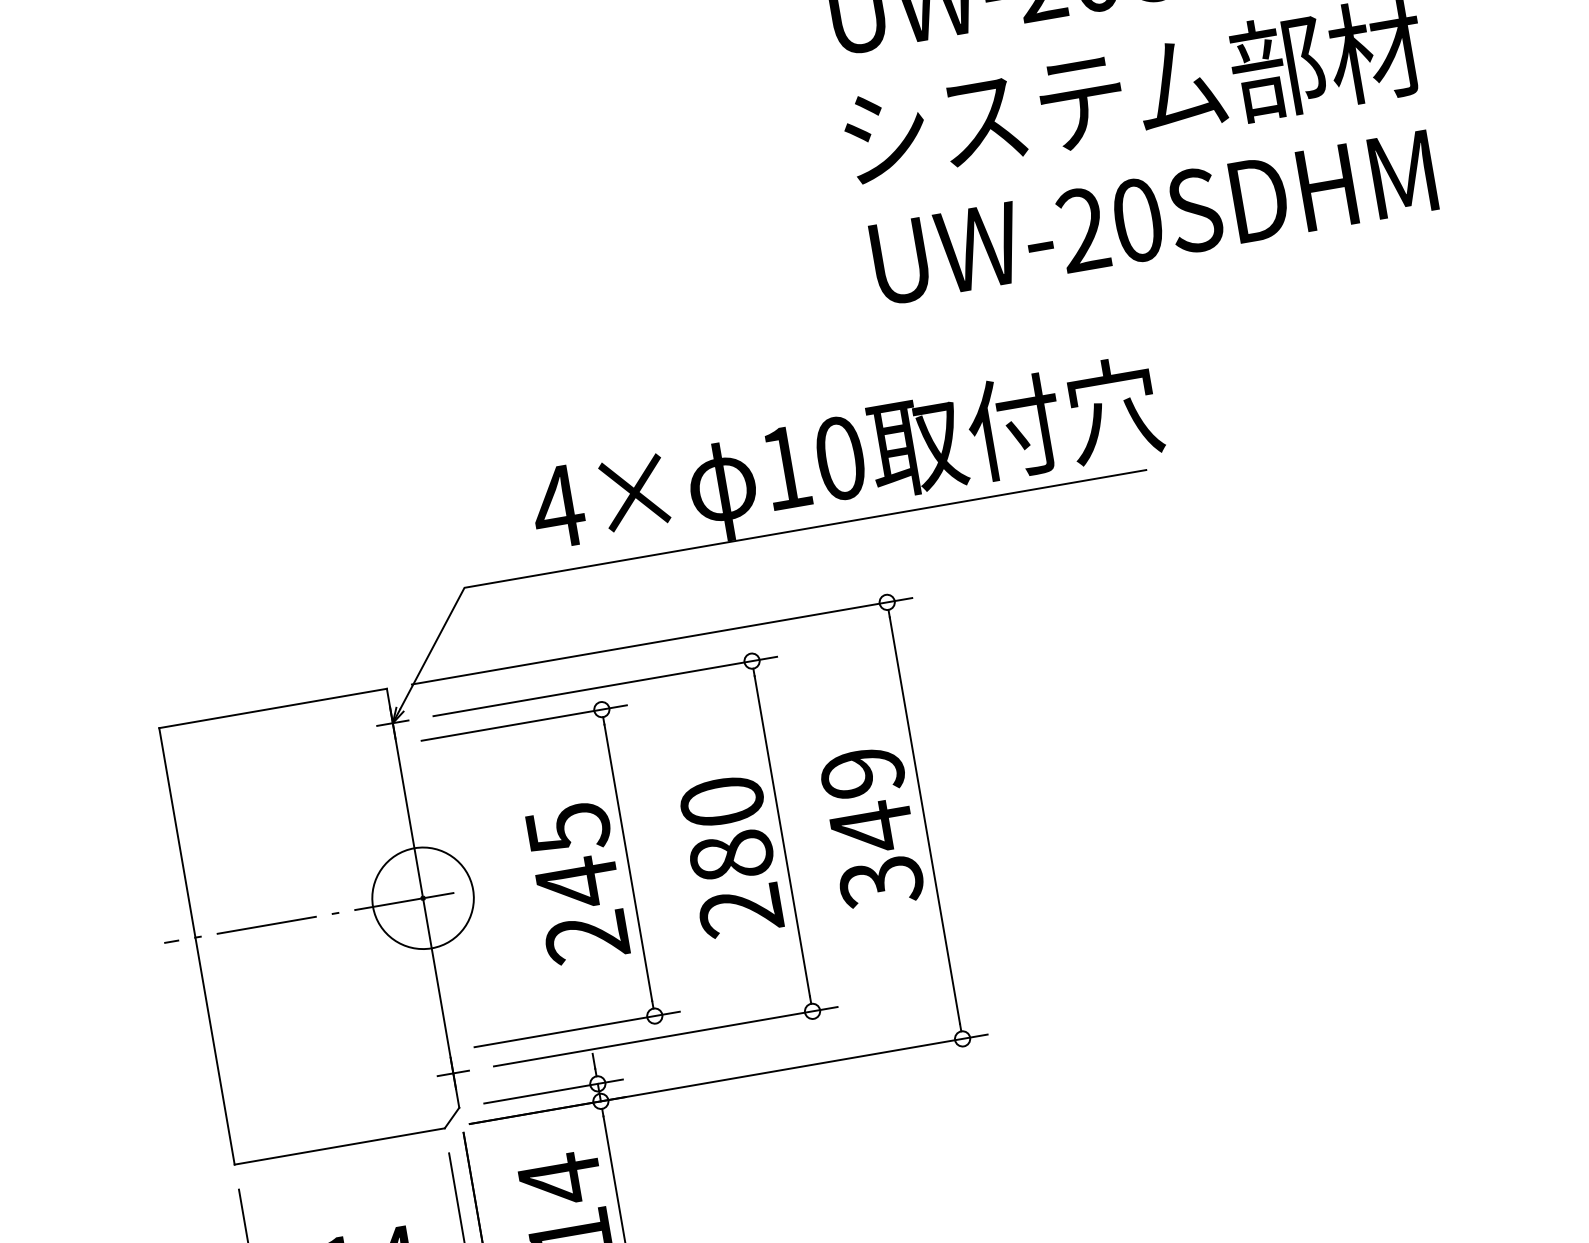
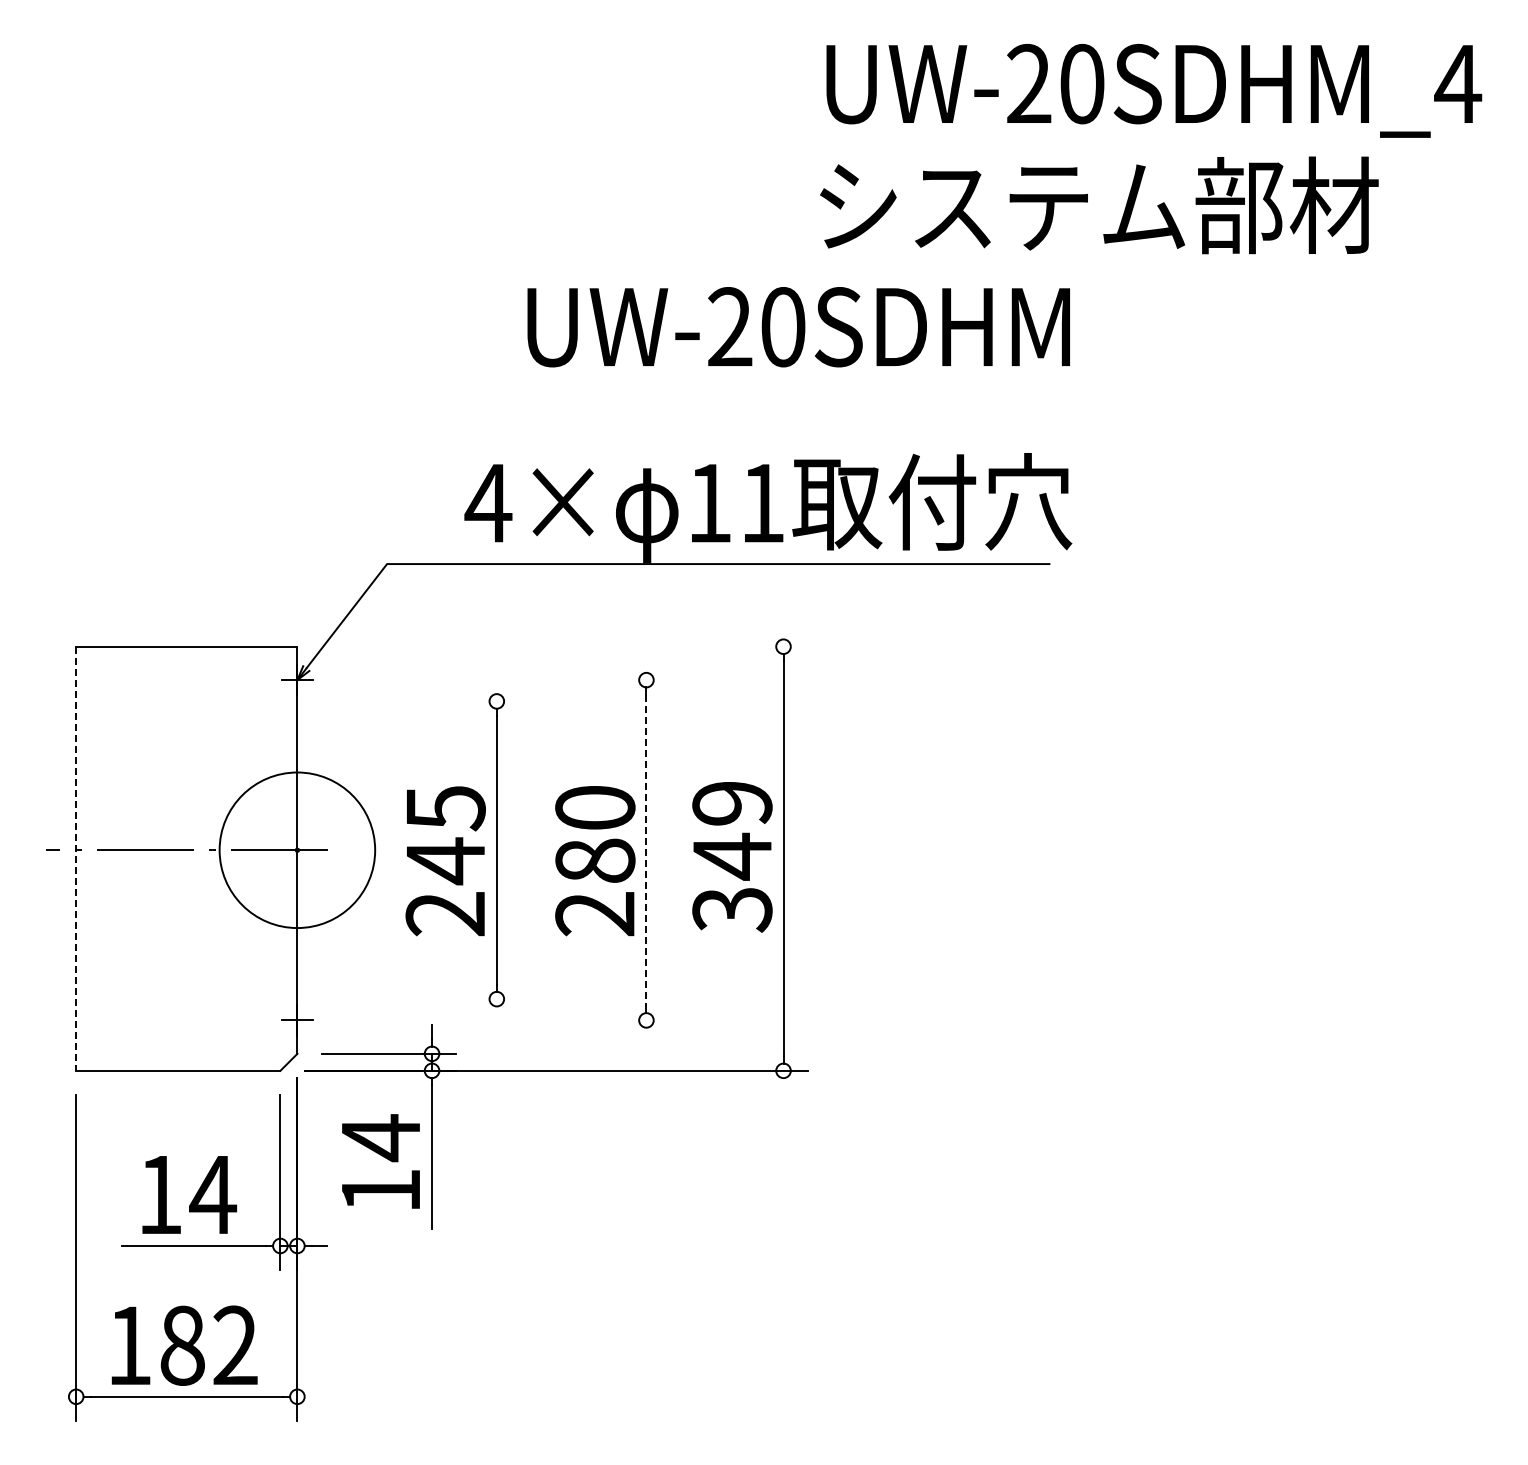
text: (1153, 218) -> (798, 327), moved
text: (840, 458) -> (762, 503), 10 -> 11
line: (661, 641) -> (564, 646), removed
line: (605, 686) -> (503, 680), removed
line: (524, 723) -> (421, 701), removed
line: (782, 836) -> (646, 850), solid -> dashed
circle: (423, 897) -> (297, 849), size x1.6
line: (197, 947) -> (76, 859), solid -> dashed
line: (577, 1029) -> (421, 999), removed
line: (665, 1036) -> (503, 1020), removed

